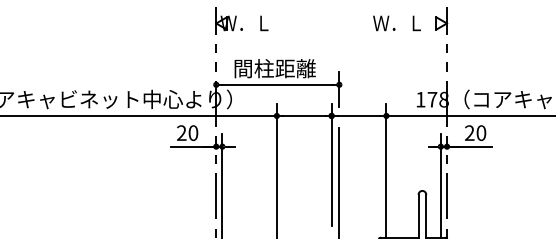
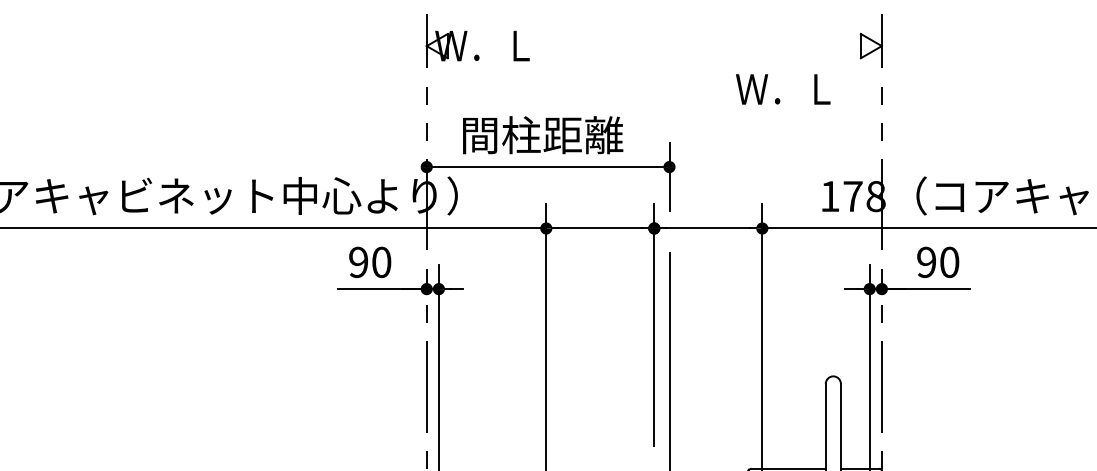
text: (396, 23) -> (782, 89), moved
text: (181, 132) -> (358, 261), 20 -> 90
text: (469, 132) -> (926, 261), 20 -> 90

